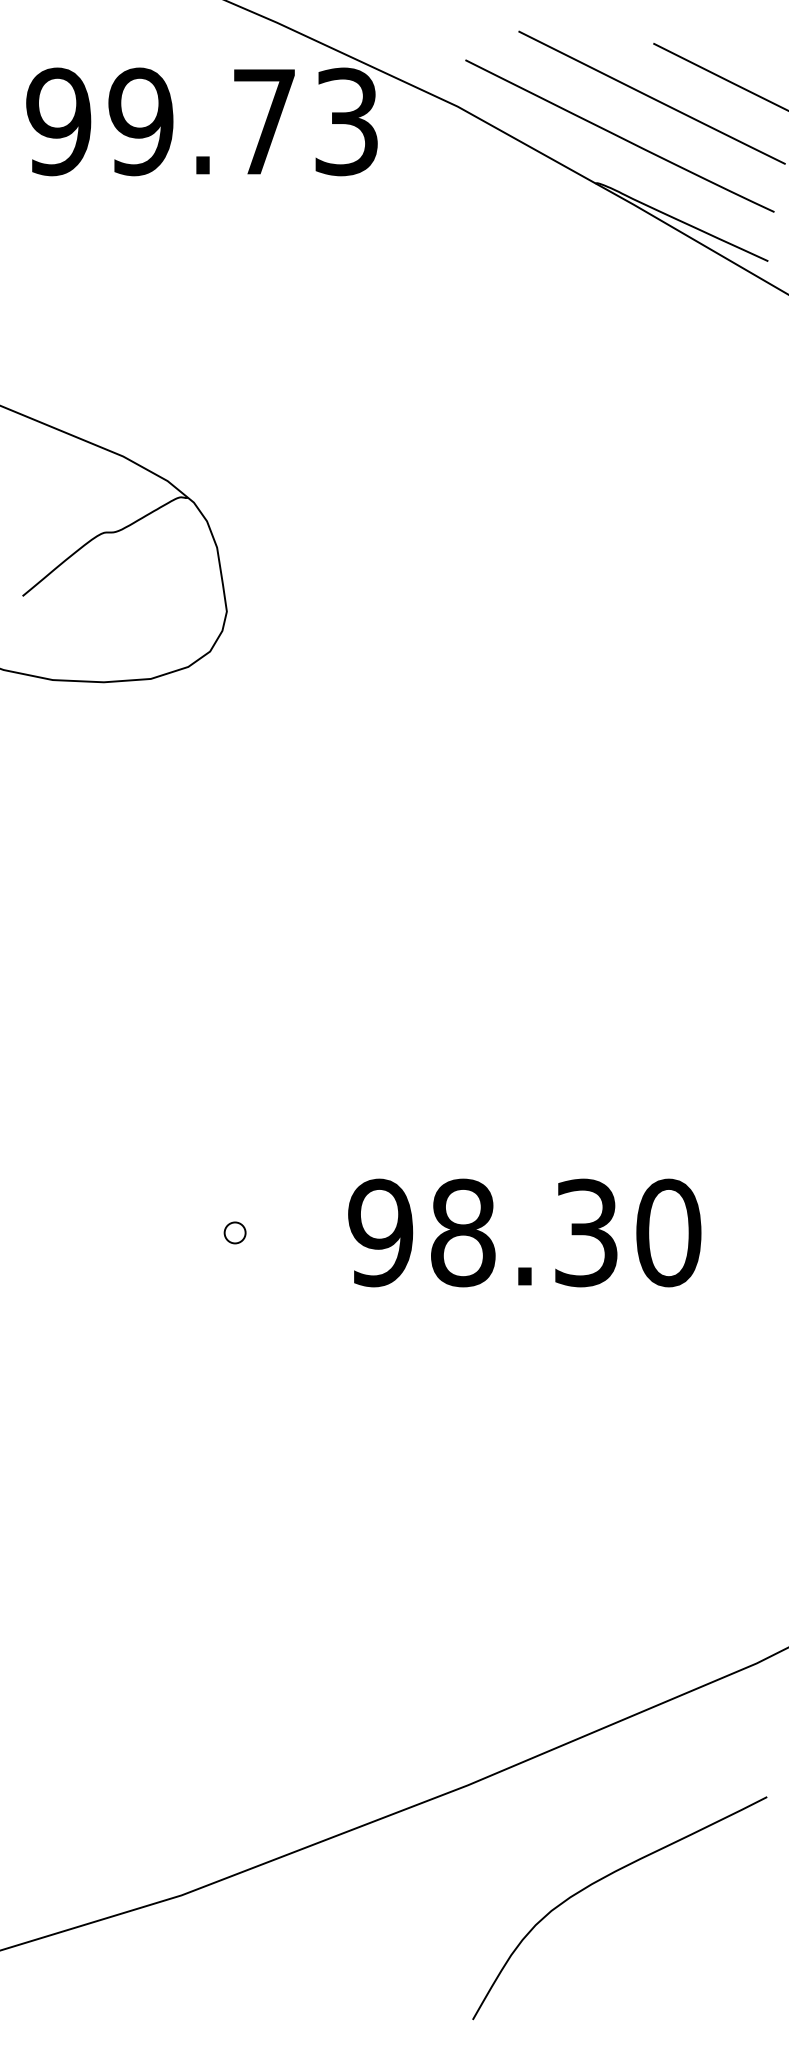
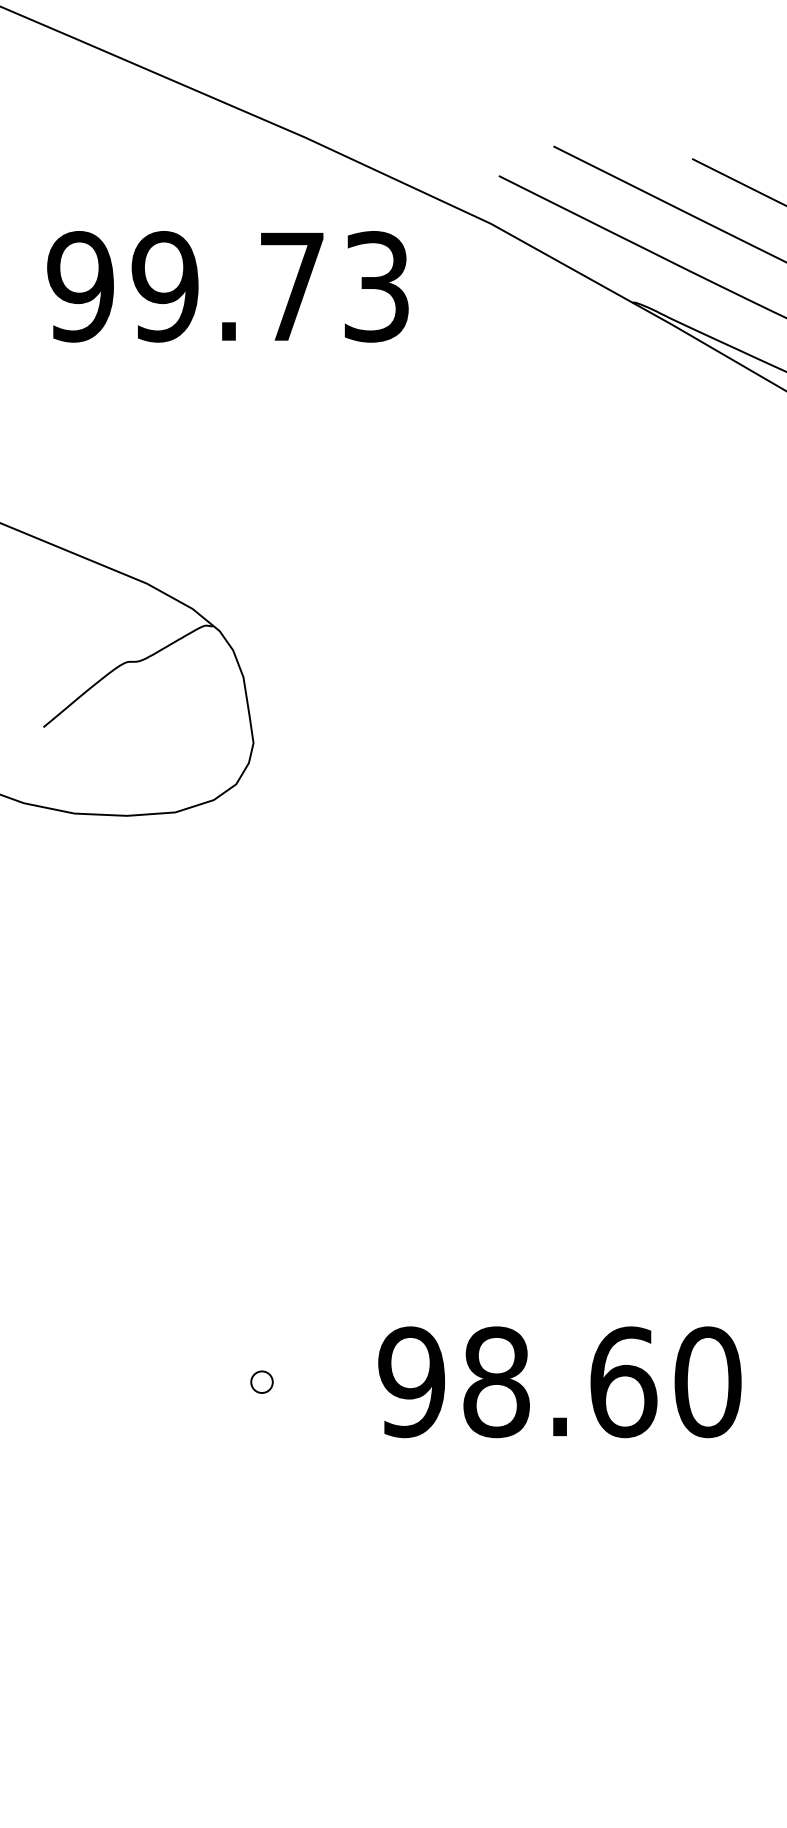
text: (201, 121) -> (227, 286), moved
text: (586, 1232) -> (623, 1381), 98.30 -> 98.60

